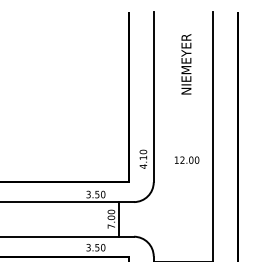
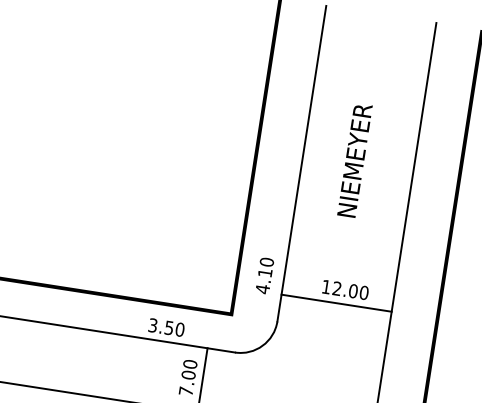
text: (186, 64) -> (355, 160), moved
line: (183, 167) -> (336, 302), added

